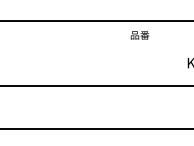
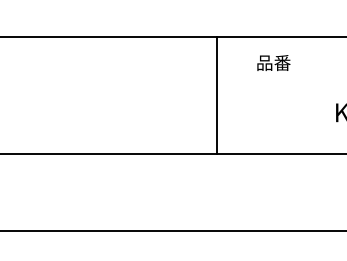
text: (139, 34) -> (272, 61), moved
line: (121, 52) -> (217, 93), added

